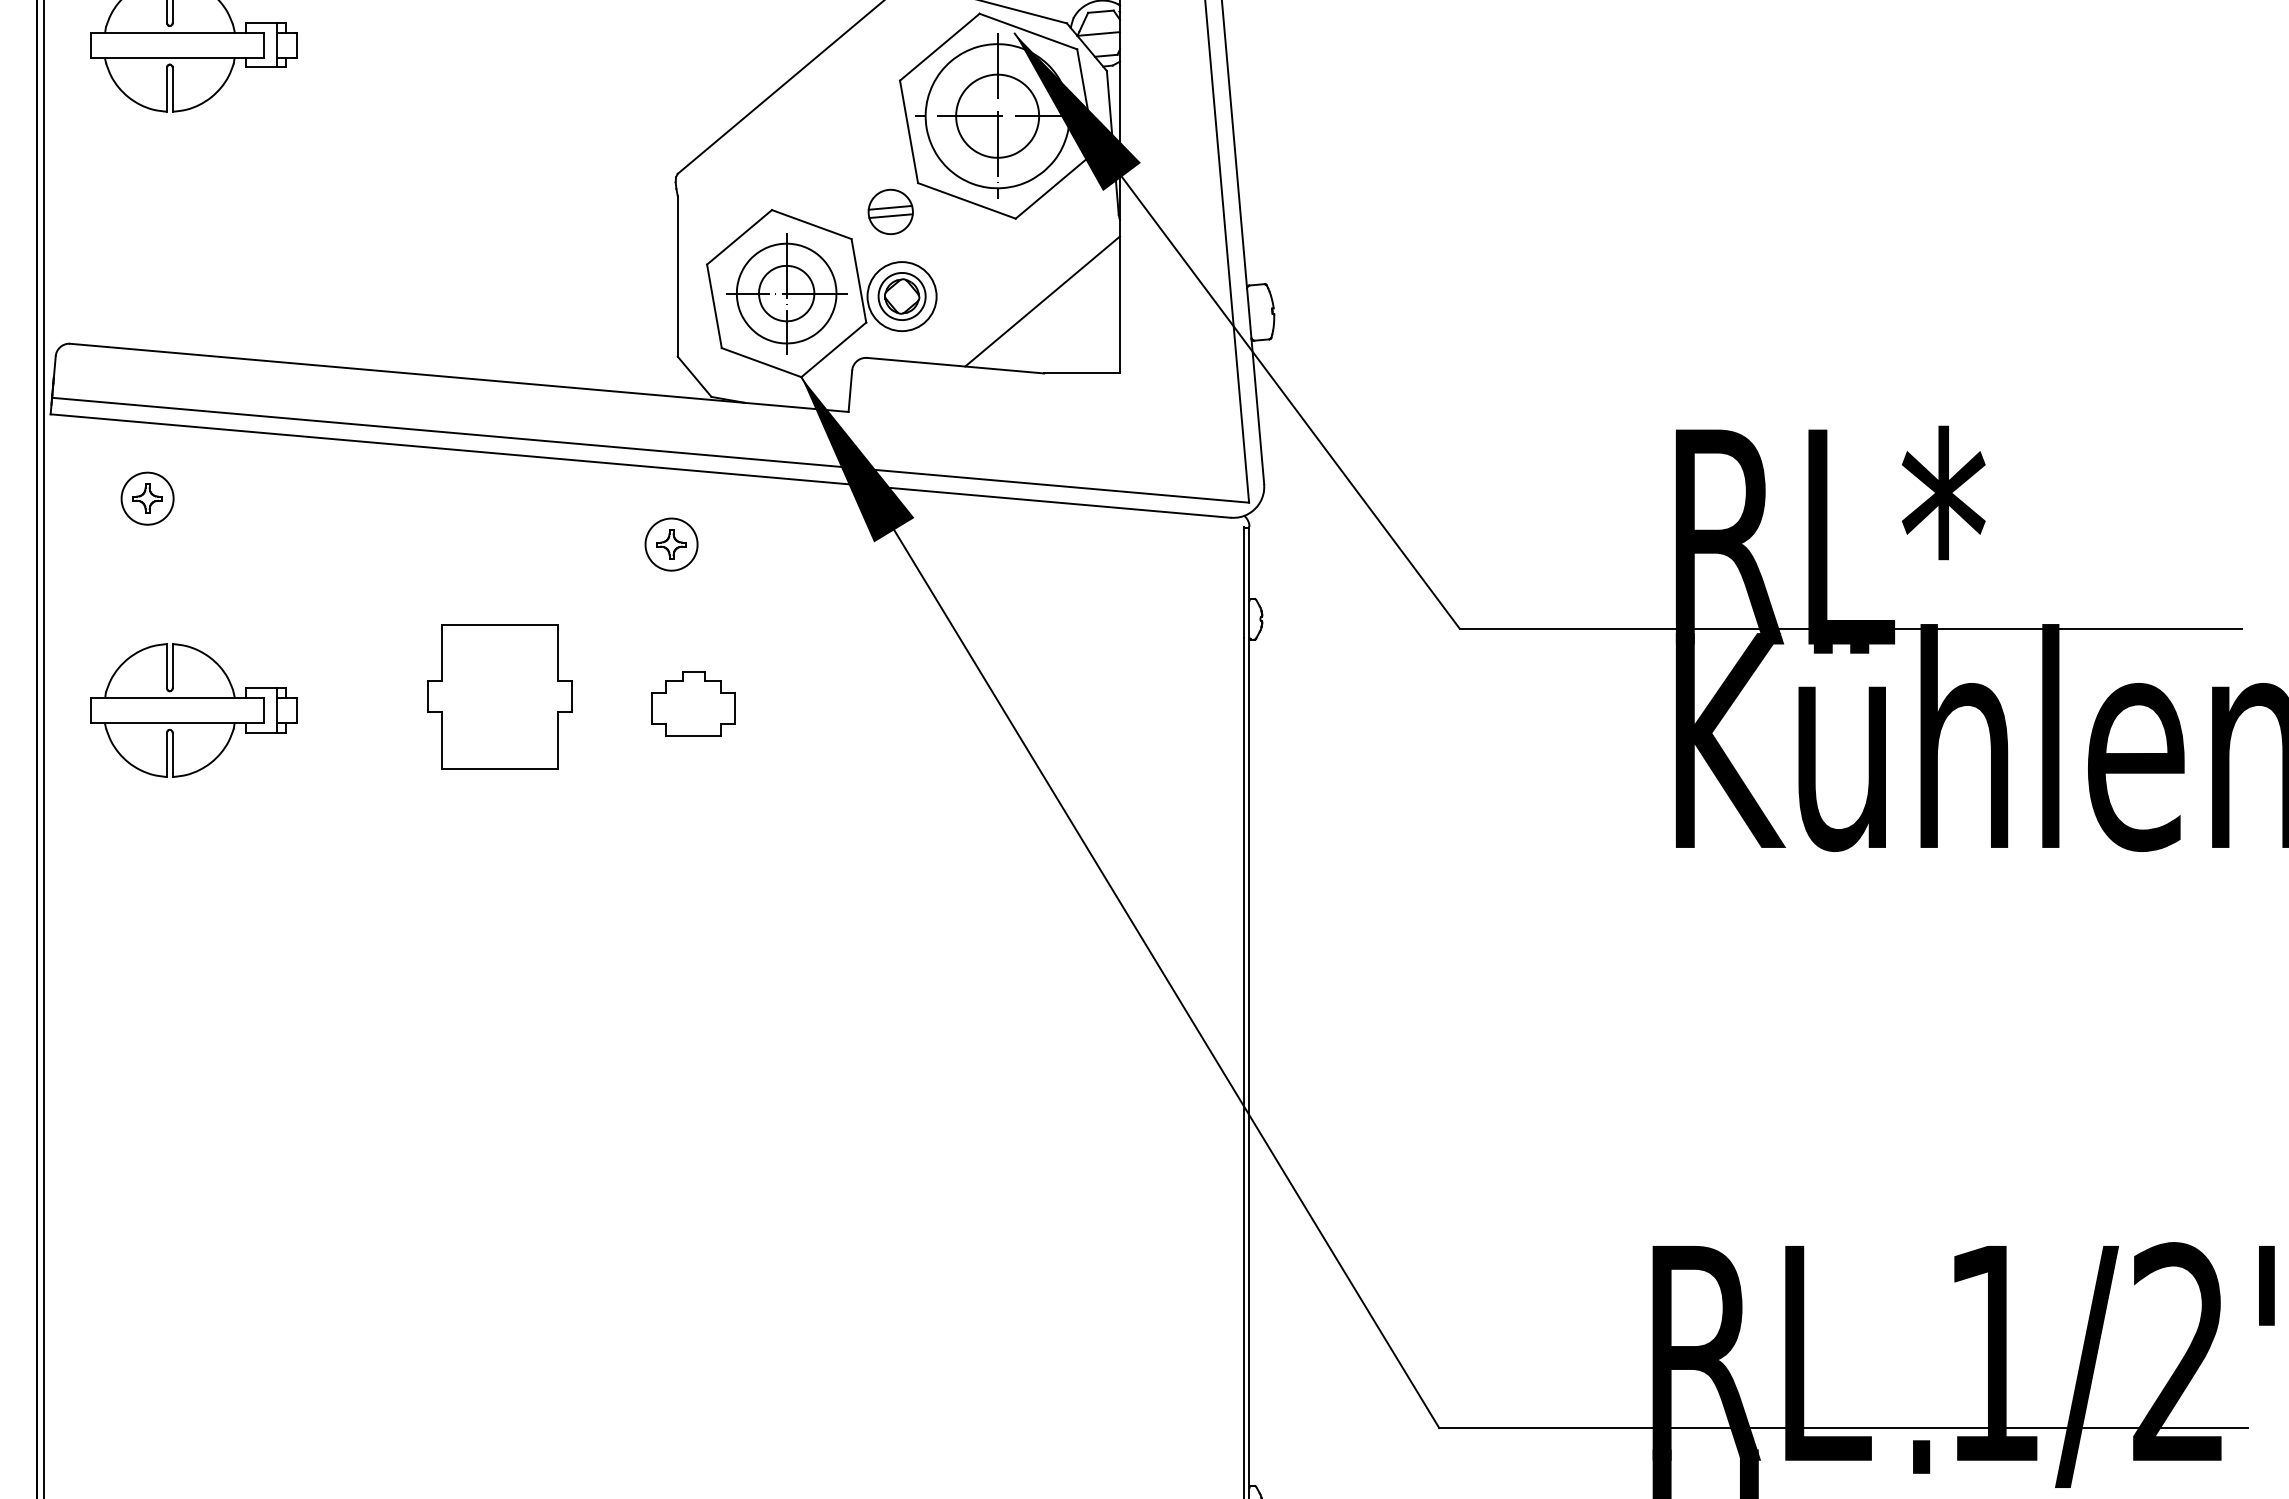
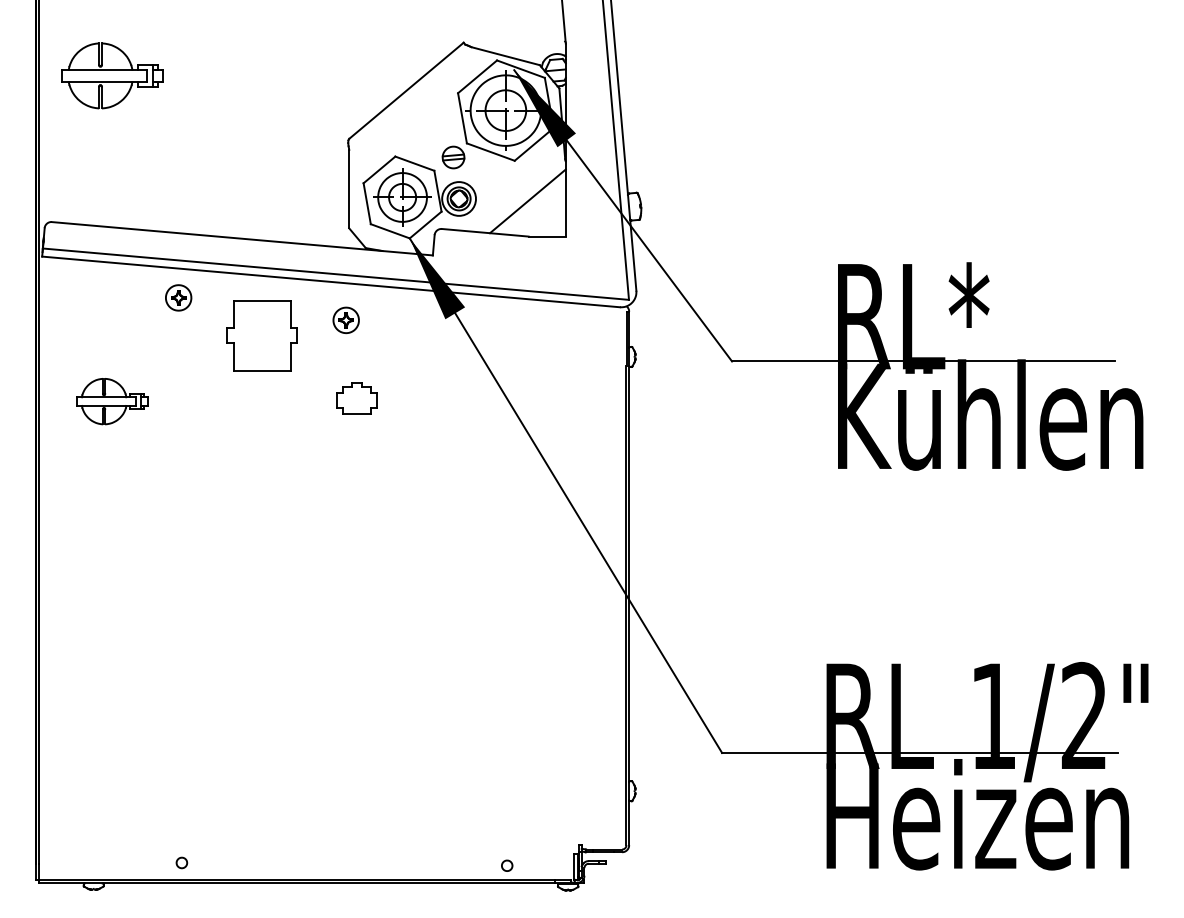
part: (147, 497) -> (178, 297), moved
part: (498, 695) -> (261, 335), moved
part: (194, 710) -> (112, 401), size x0.7

